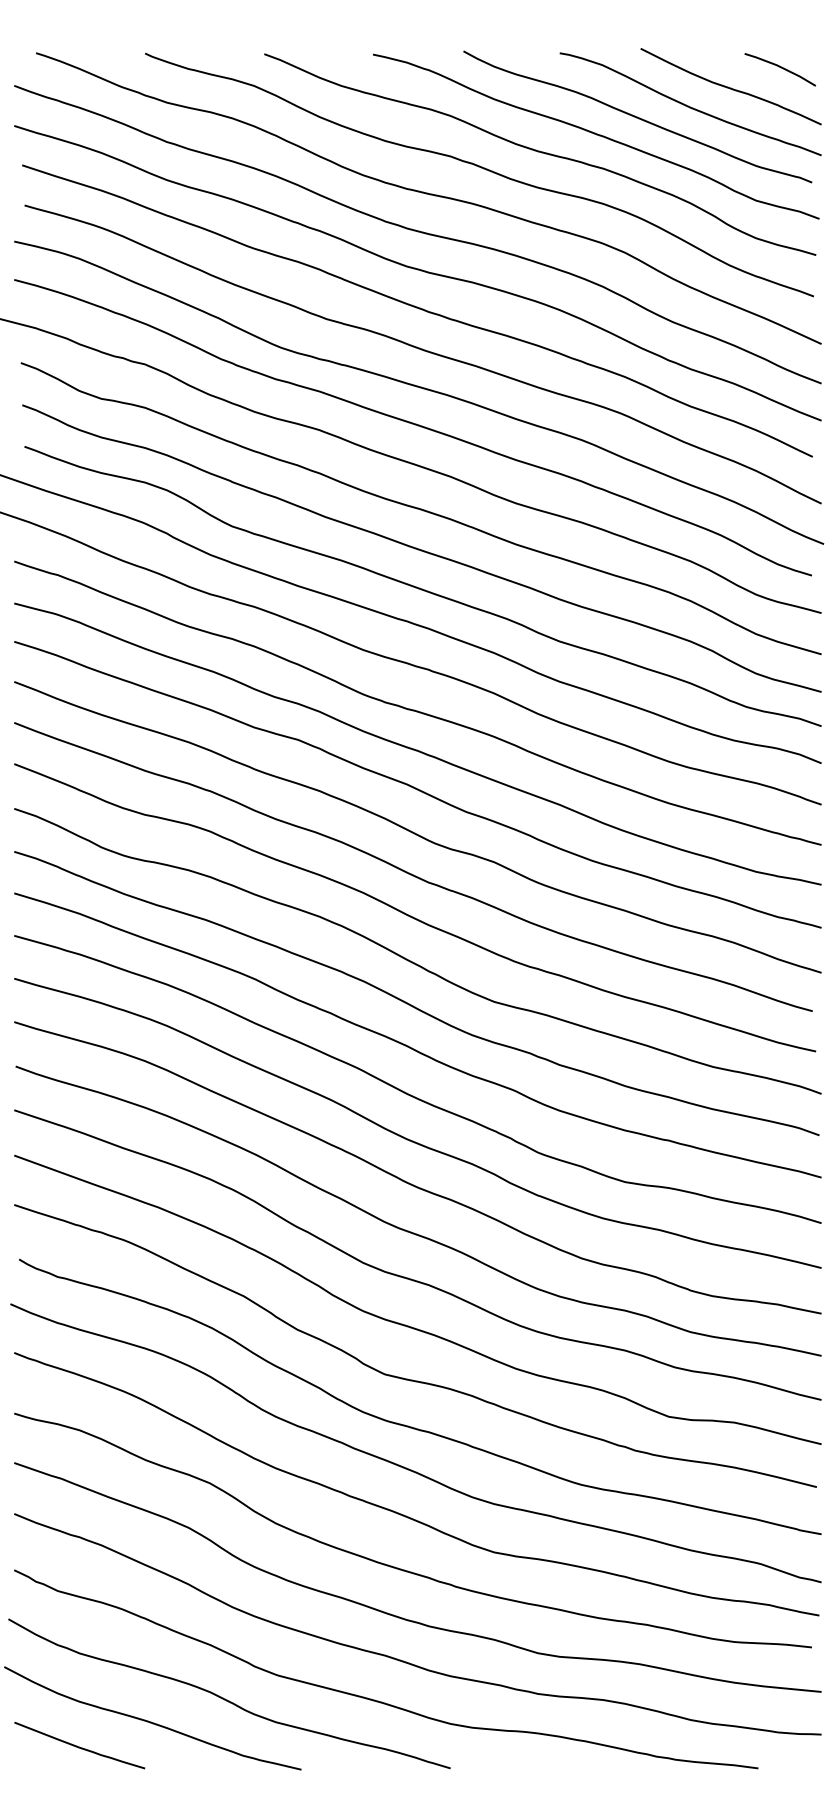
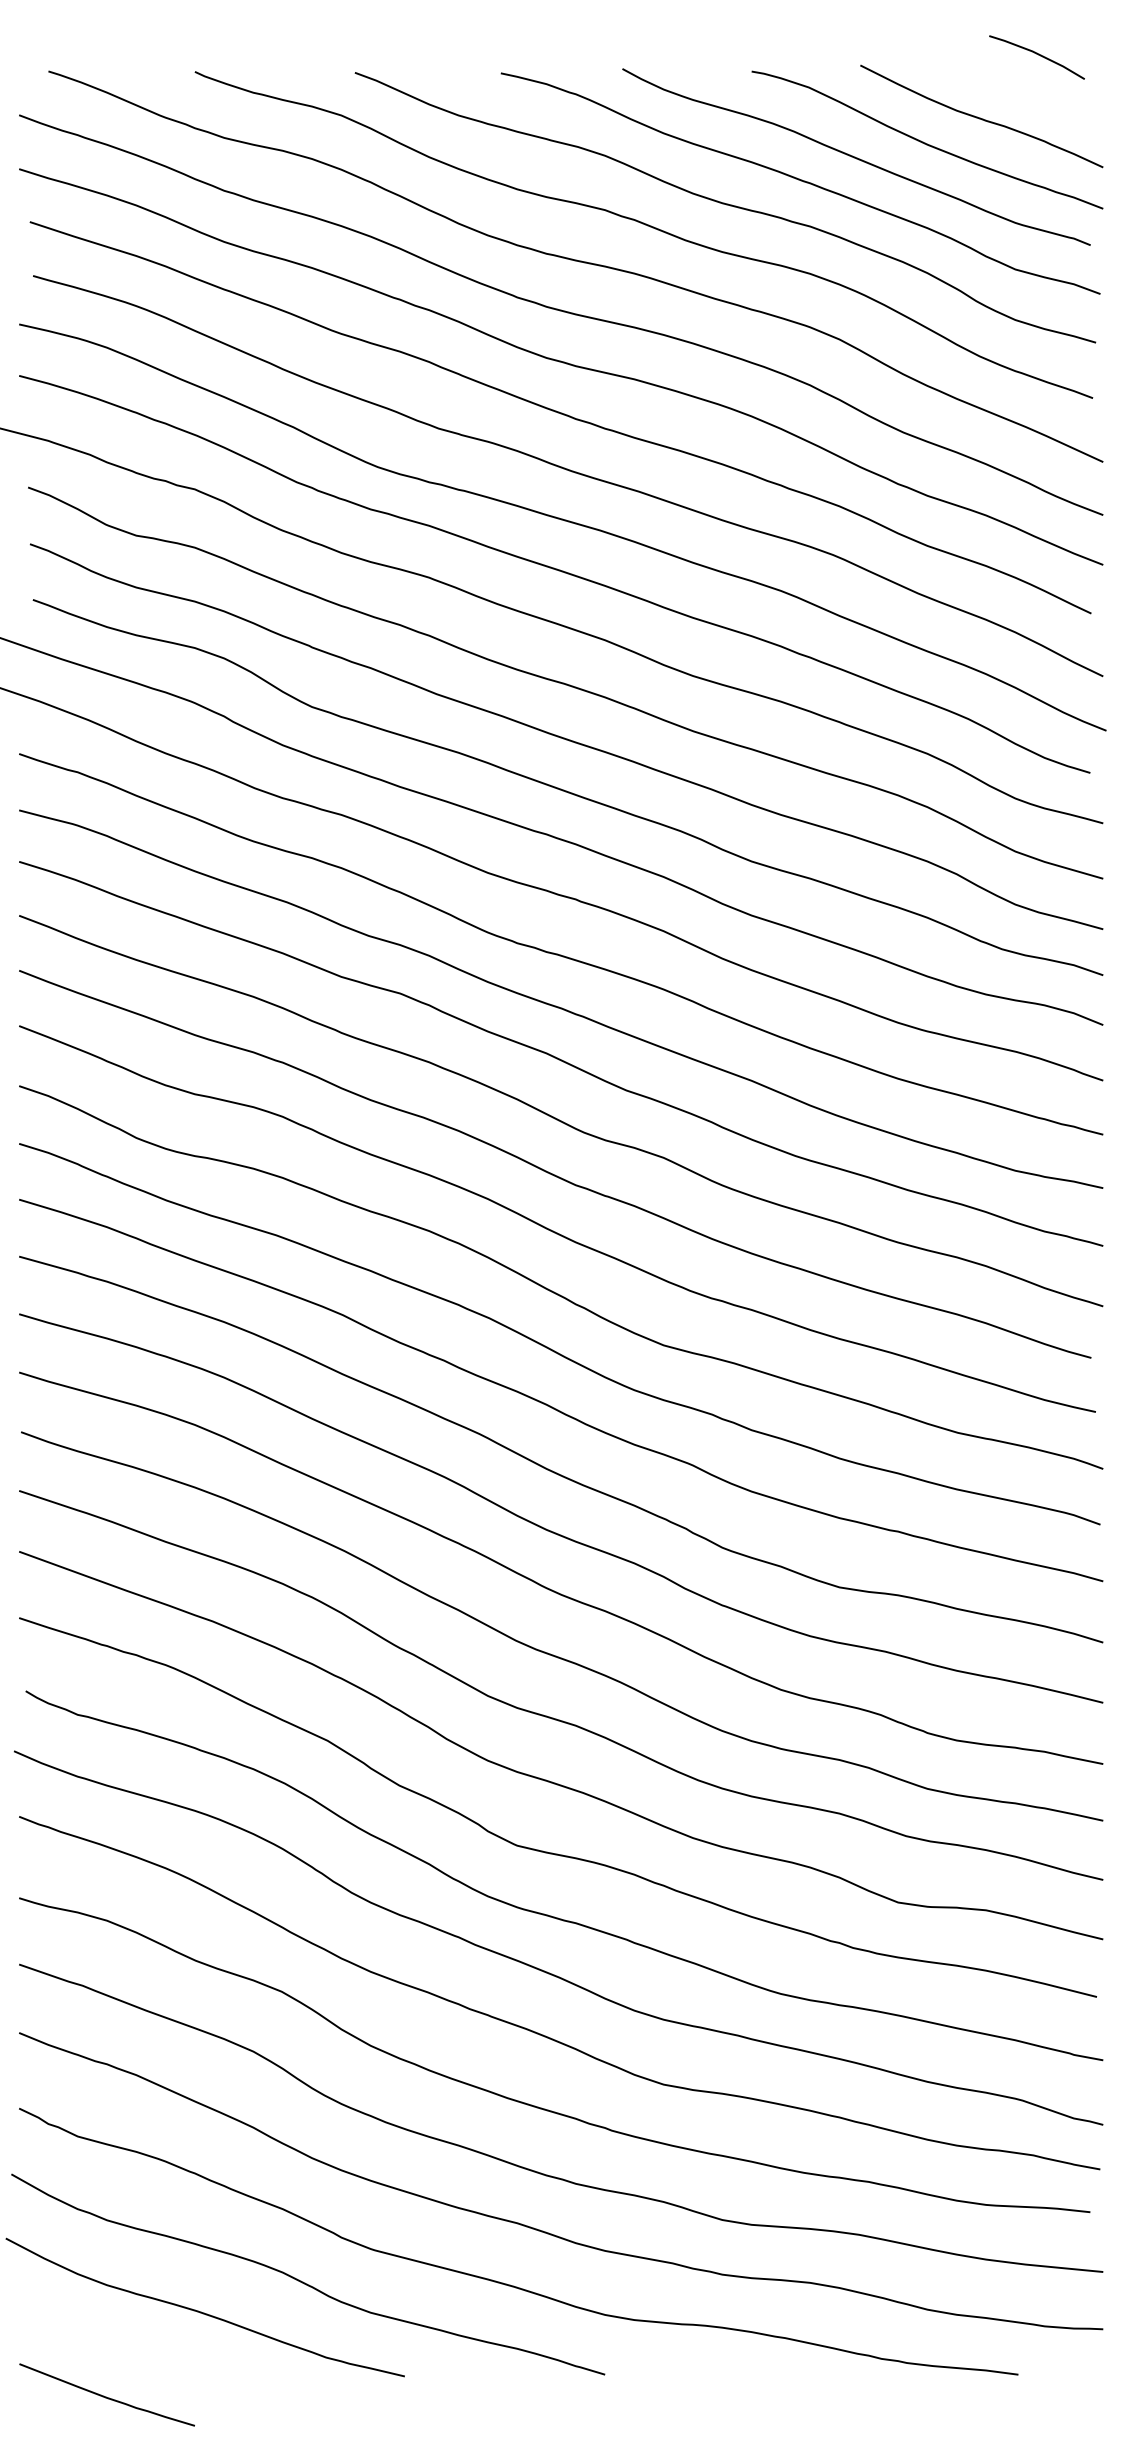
line: (780, 68) -> (1037, 55), moved
curve: (79, 1746) -> (106, 2396), moved

